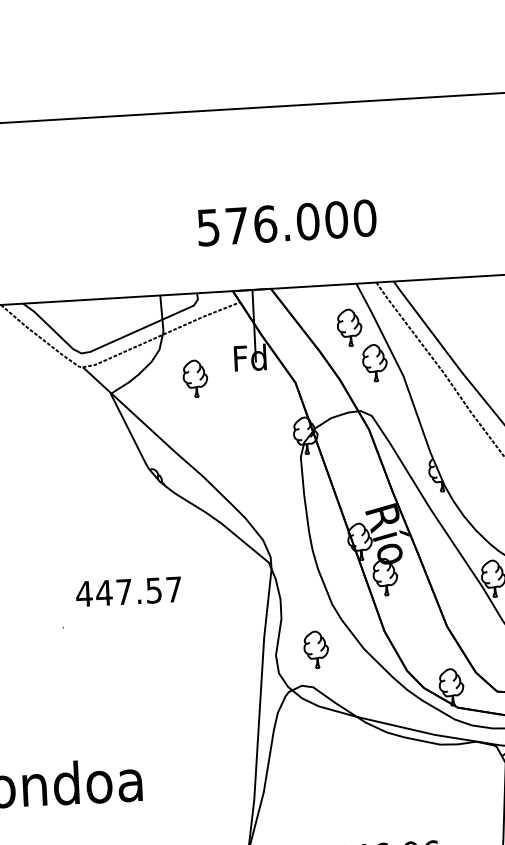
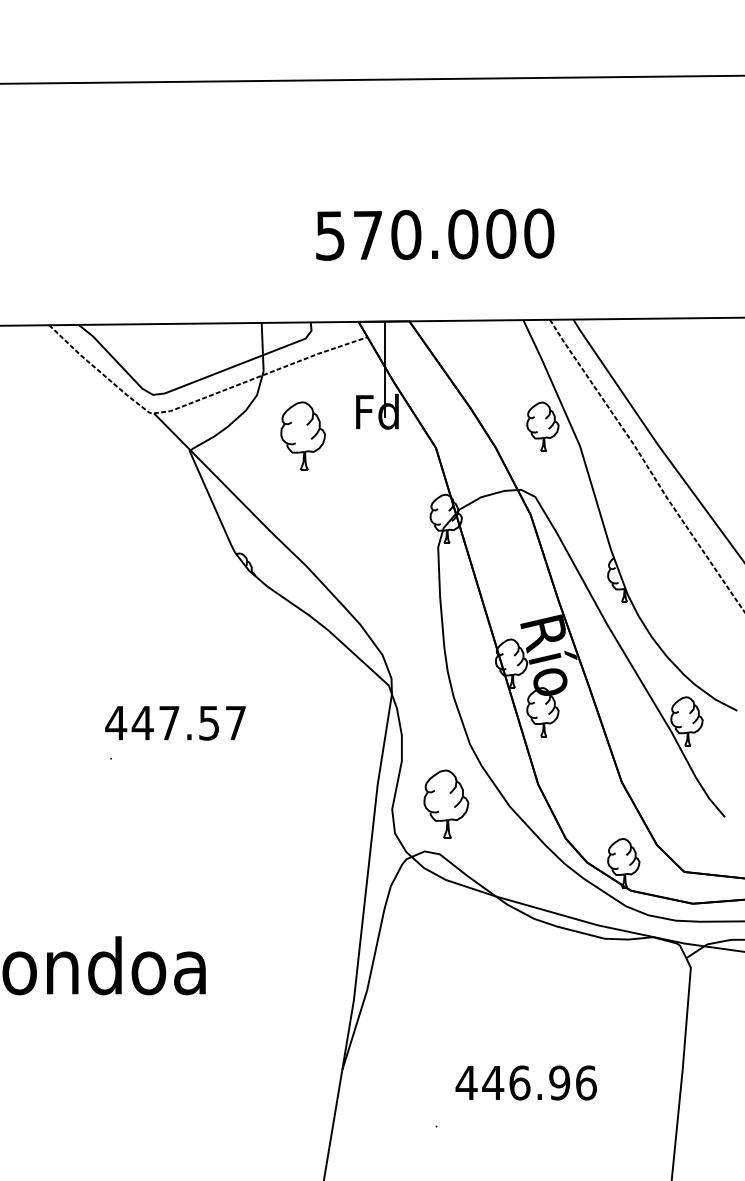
text: (265, 223) -> (406, 234), 576.000 -> 570.000
part: (349, 327) -> (511, 378), removed
part: (195, 378) -> (302, 435), size x1.4
text: (128, 592) -> (175, 723), moved
part: (315, 649) -> (445, 804), size x1.4

